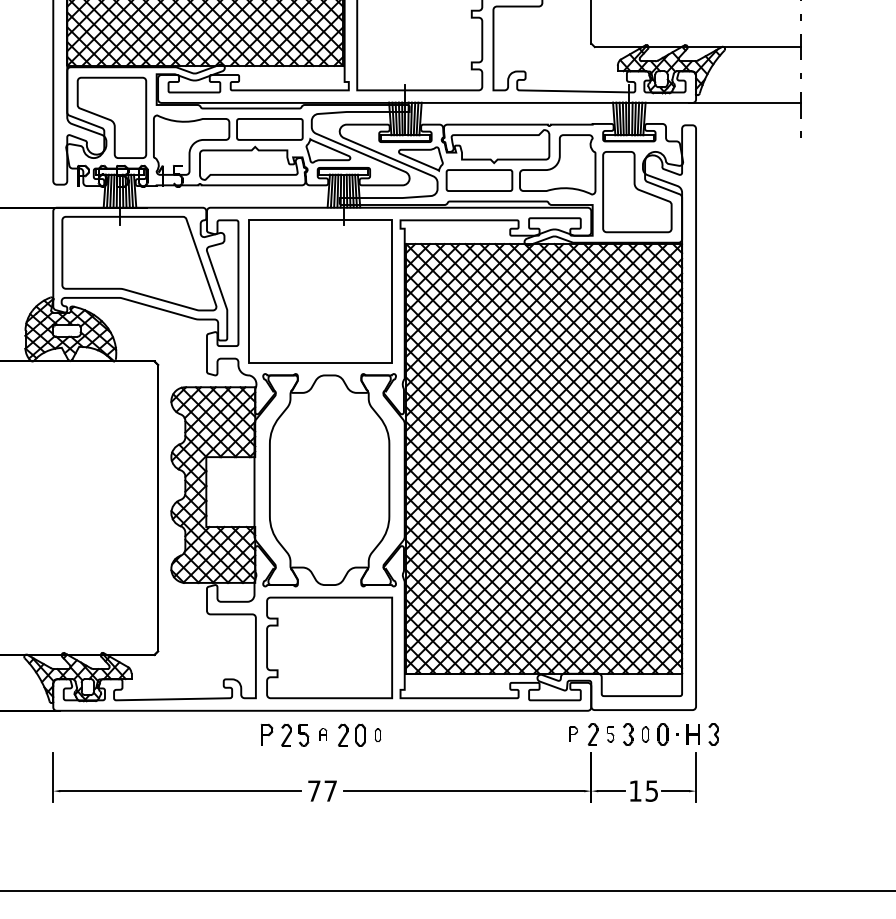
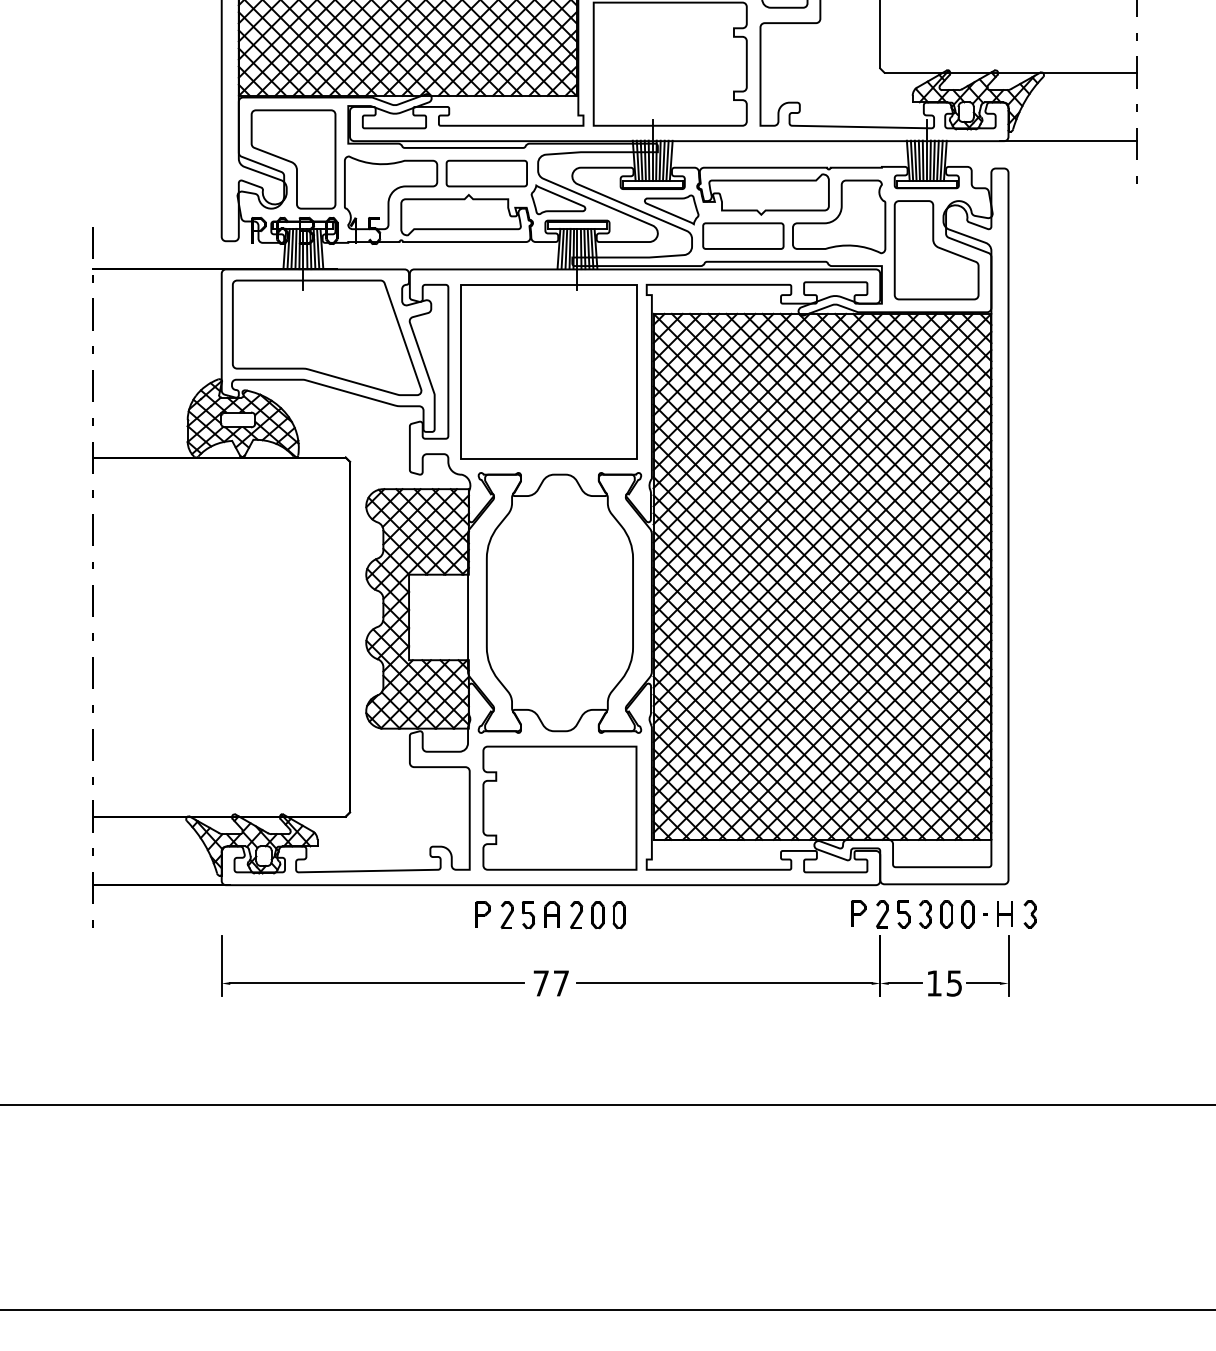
part: (573, 733) -> (858, 913), size x1.43
part: (323, 734) -> (552, 914), size x1.67
part: (610, 734) -> (903, 914), size x1.43
part: (645, 734) -> (946, 914), size x1.43
part: (377, 735) -> (618, 915), size x1.67

